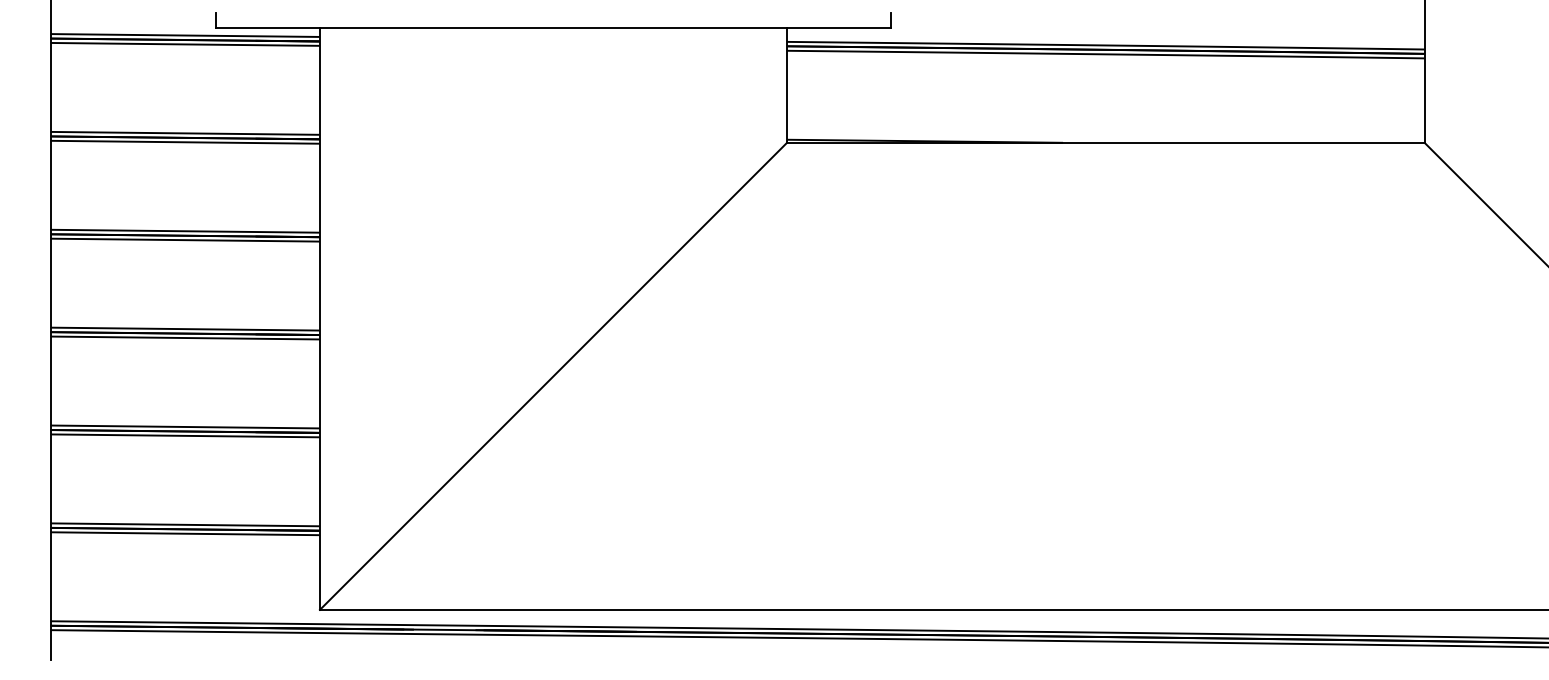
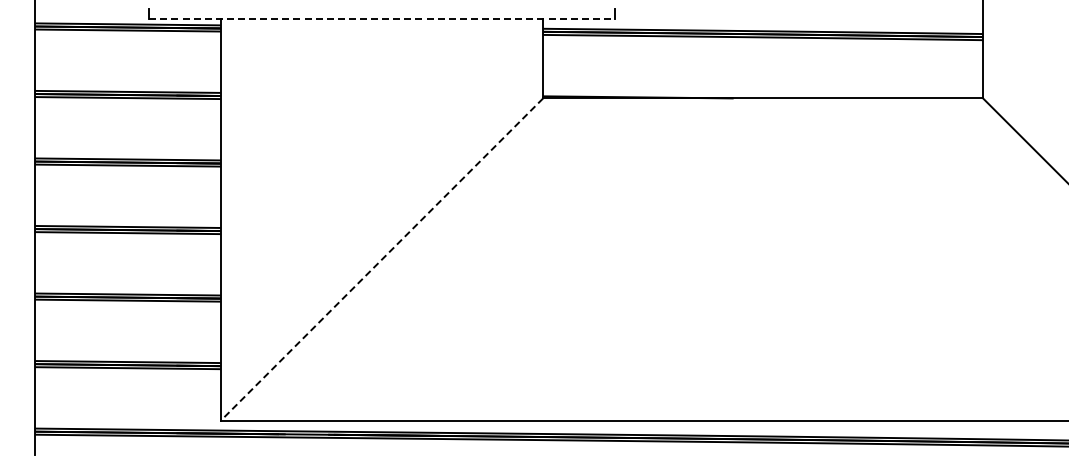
line: (552, 28) -> (381, 19), solid -> dashed
line: (552, 376) -> (381, 259), solid -> dashed

